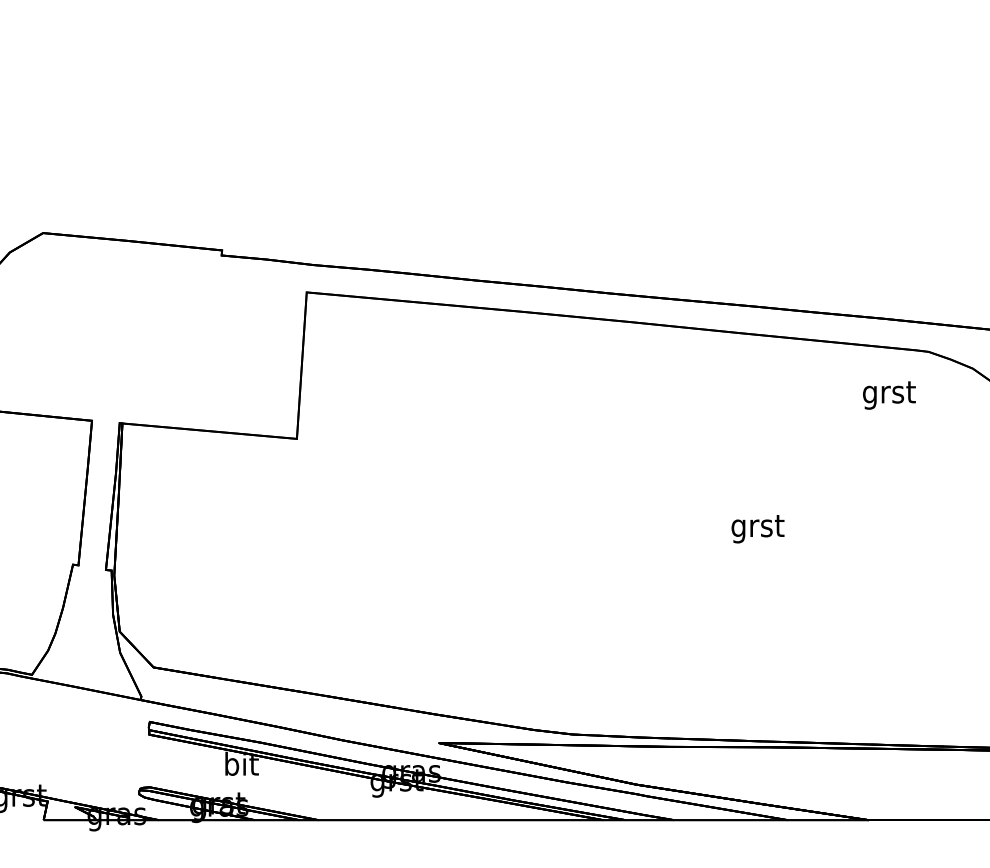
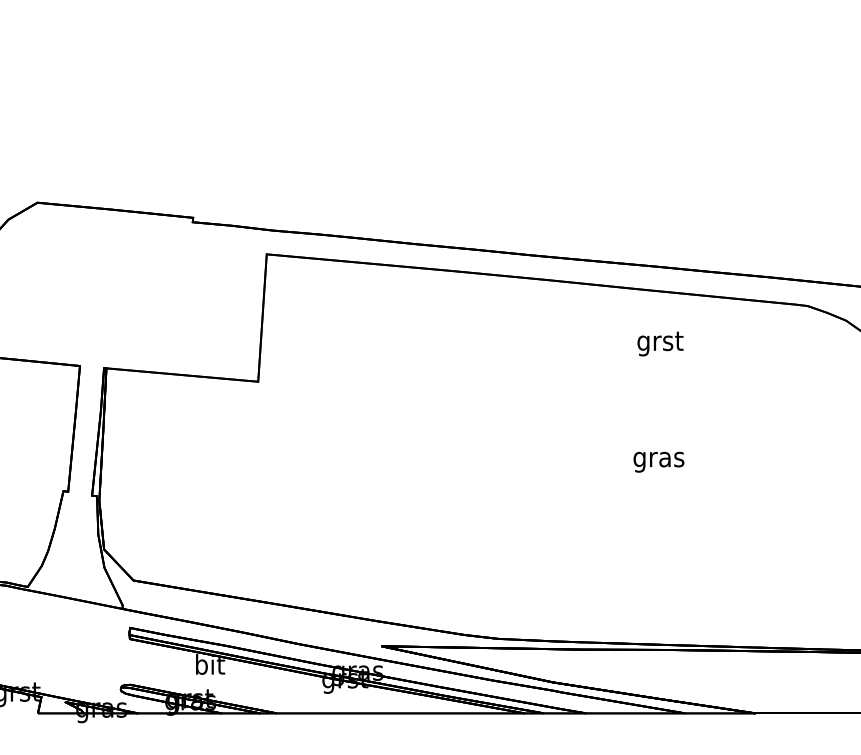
text: (889, 395) -> (660, 344), moved
text: (757, 529) -> (658, 460), grst -> gras

